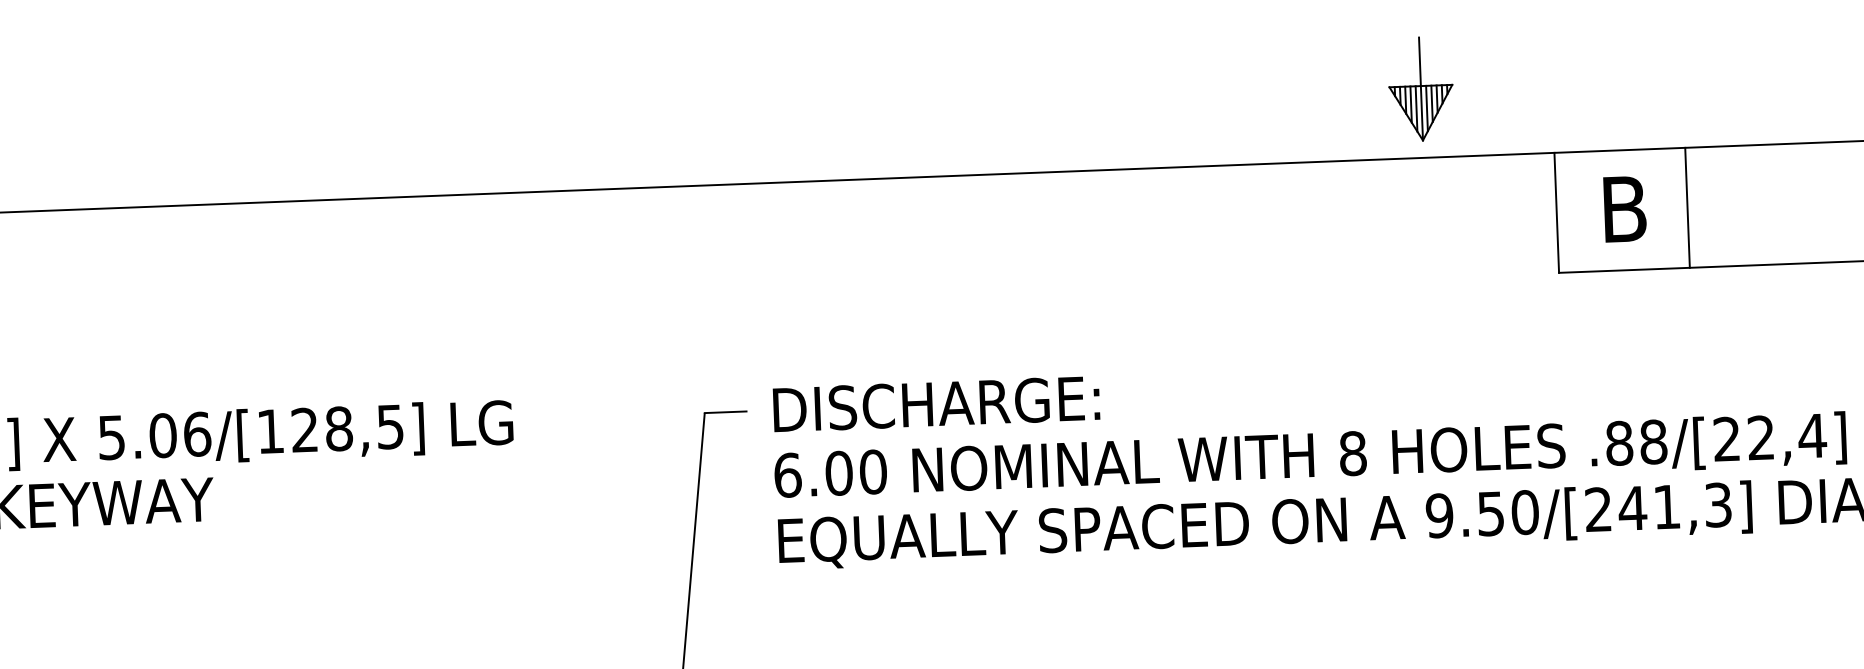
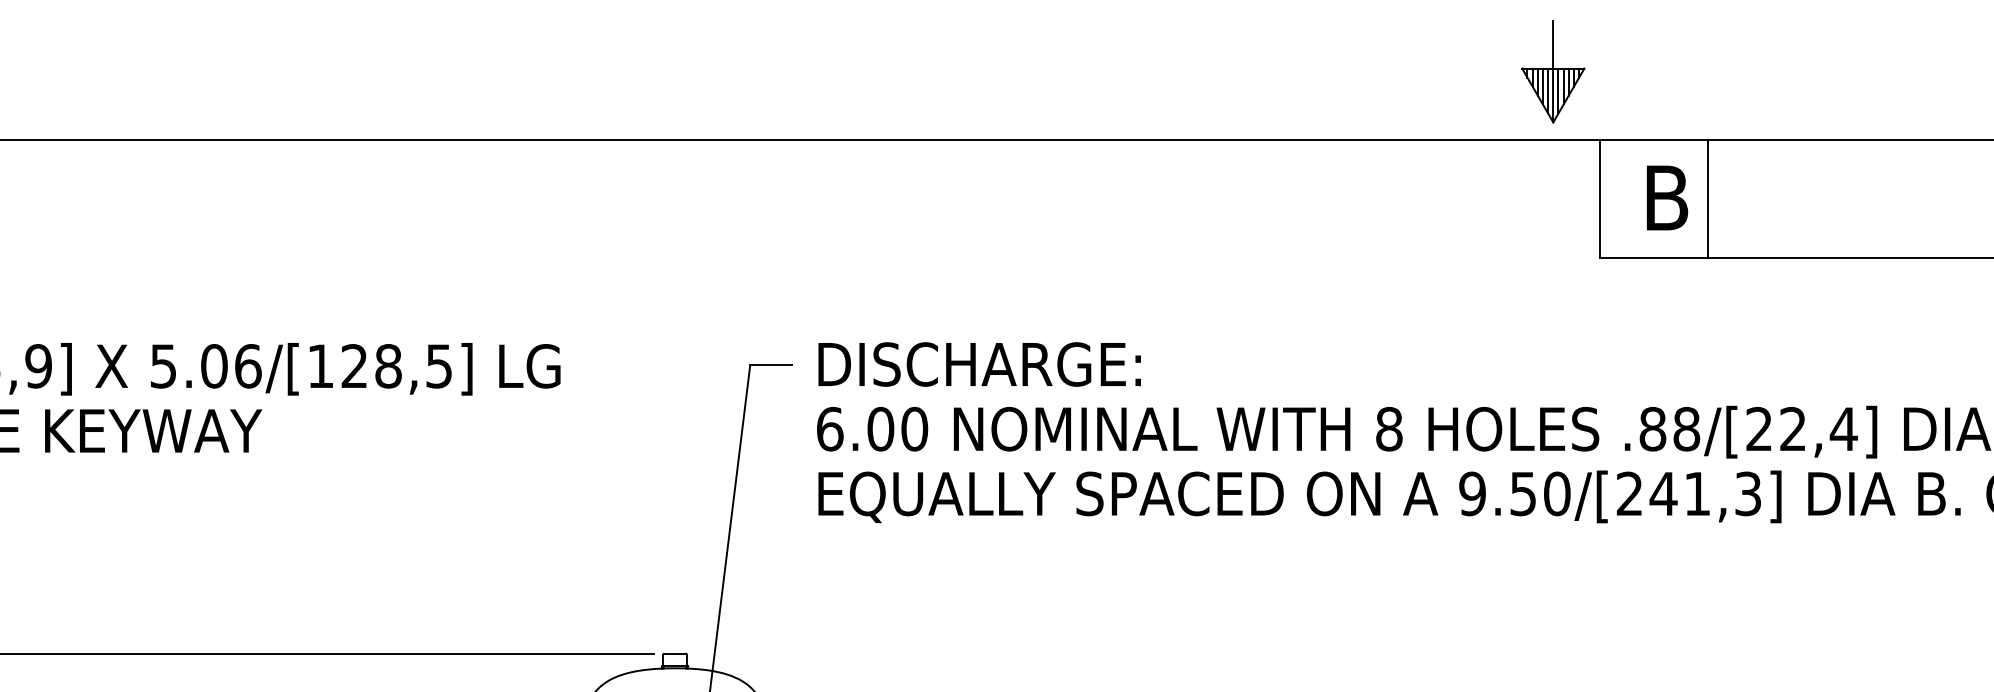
part: (1421, 88) -> (1553, 71), moved
line: (1687, 207) -> (1708, 198), moved

